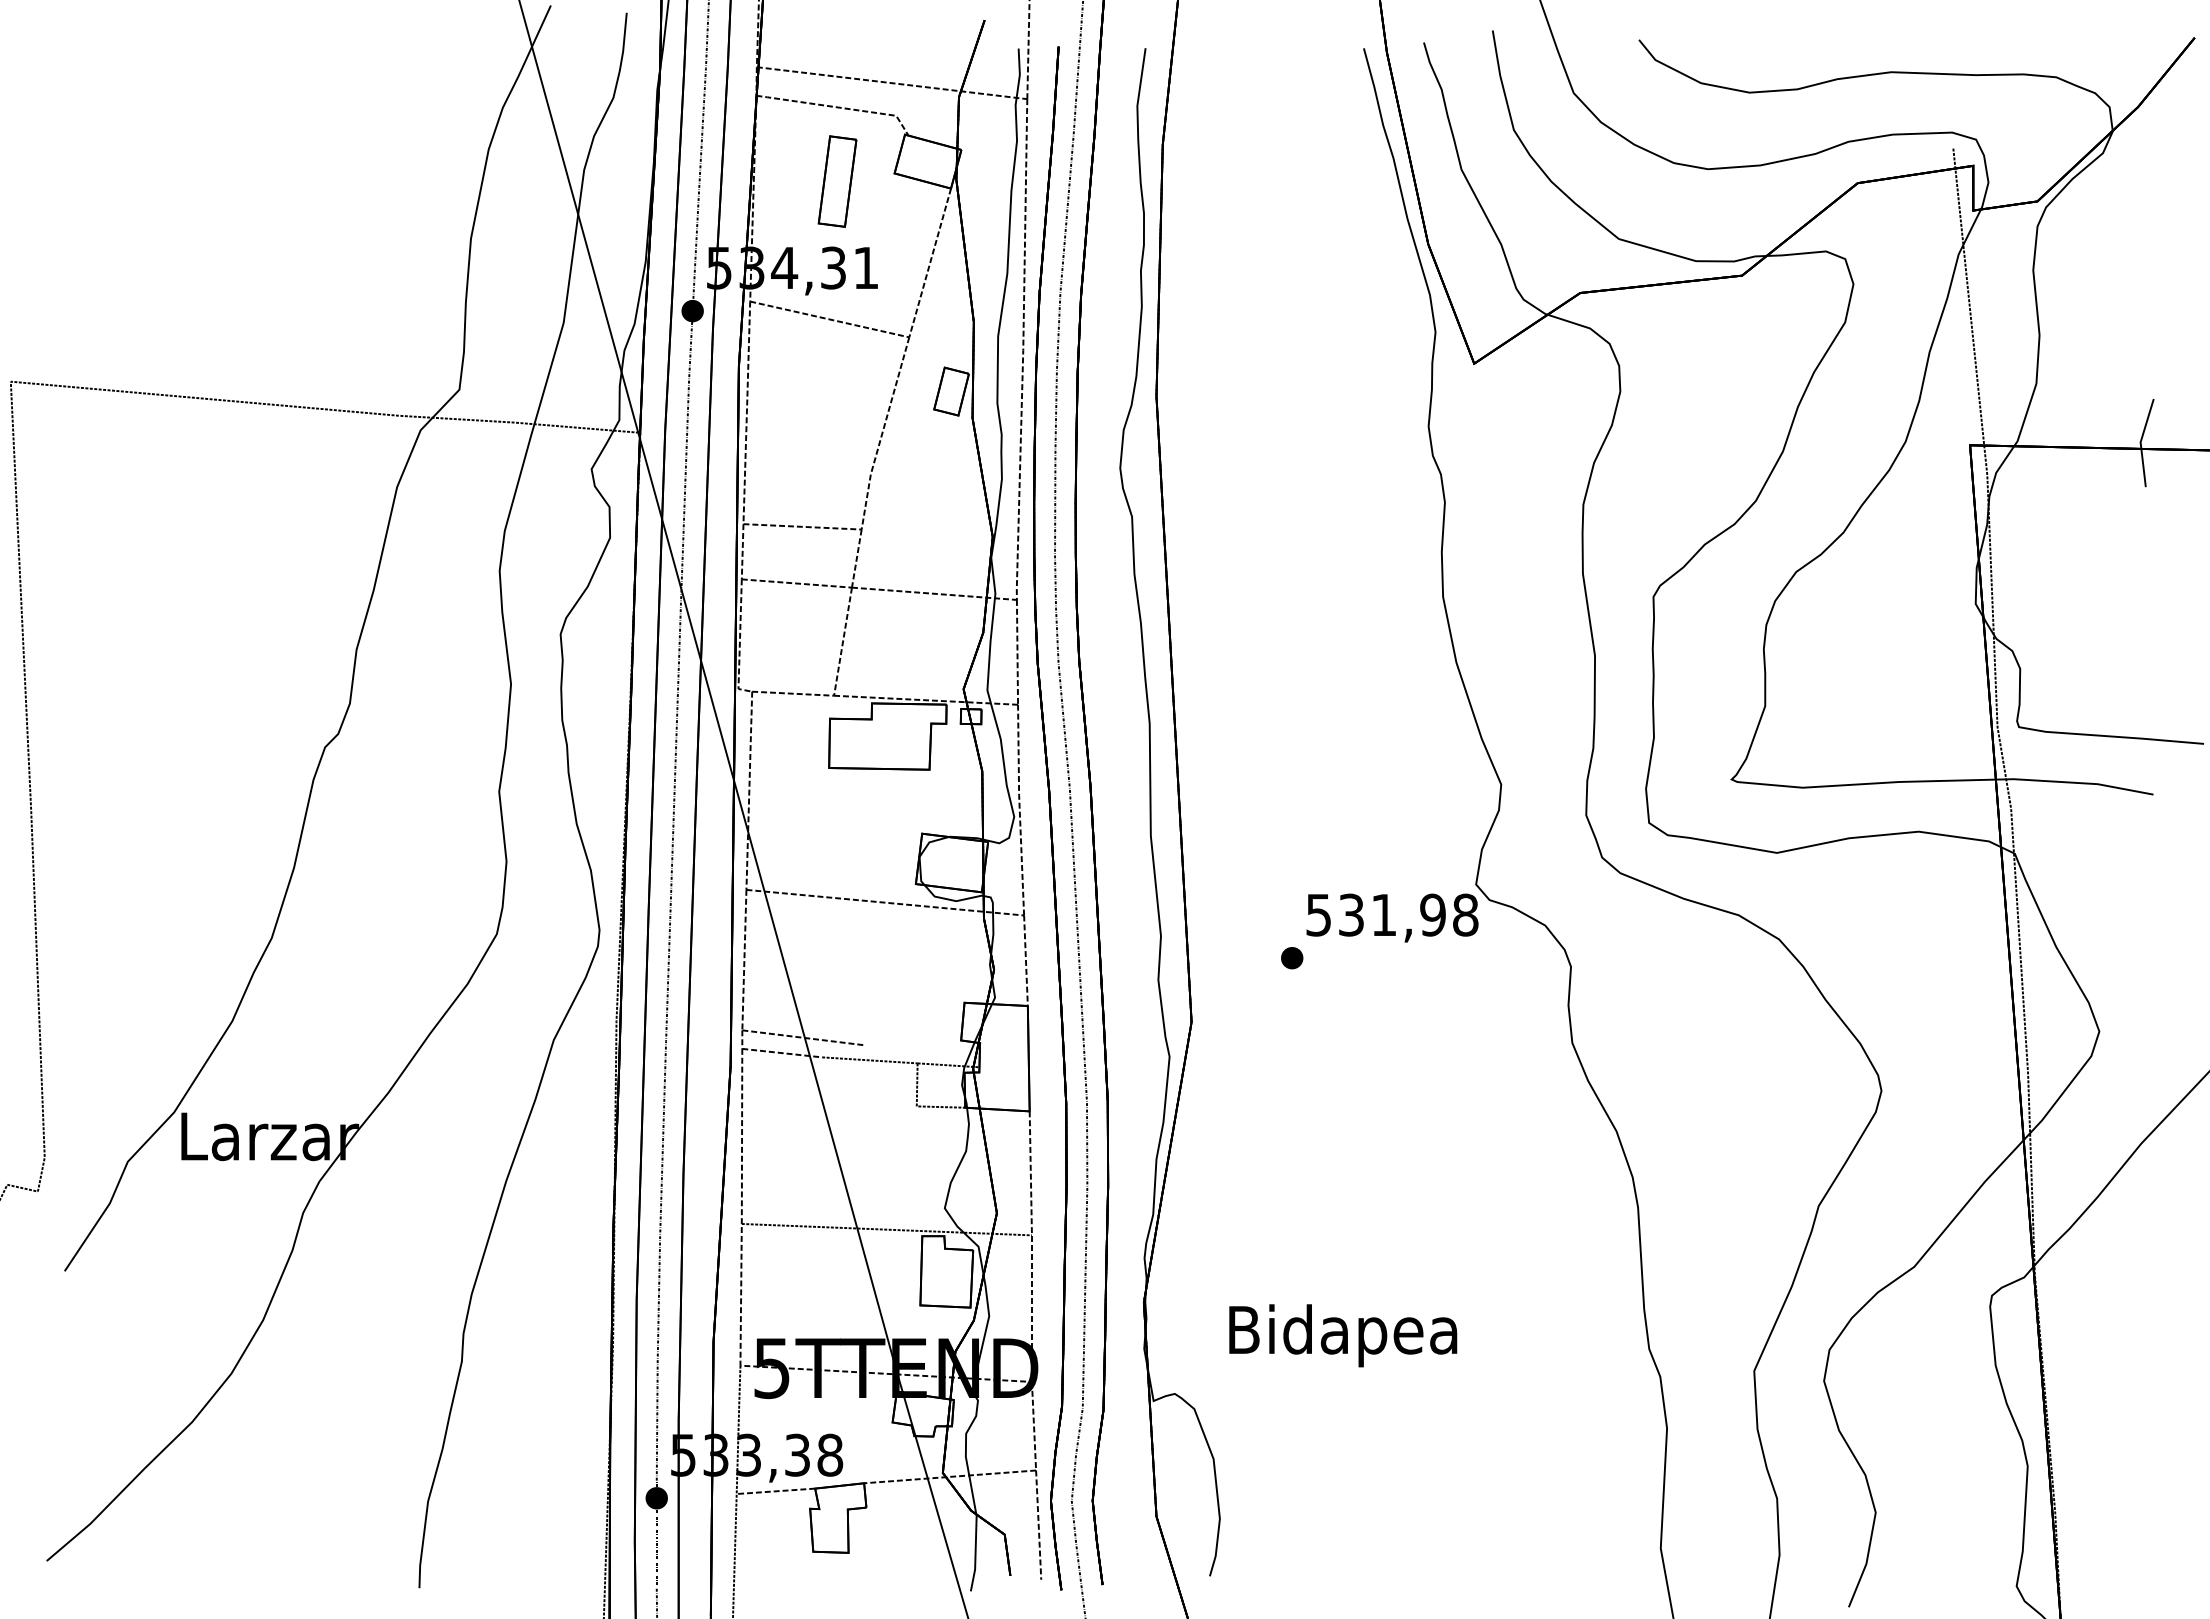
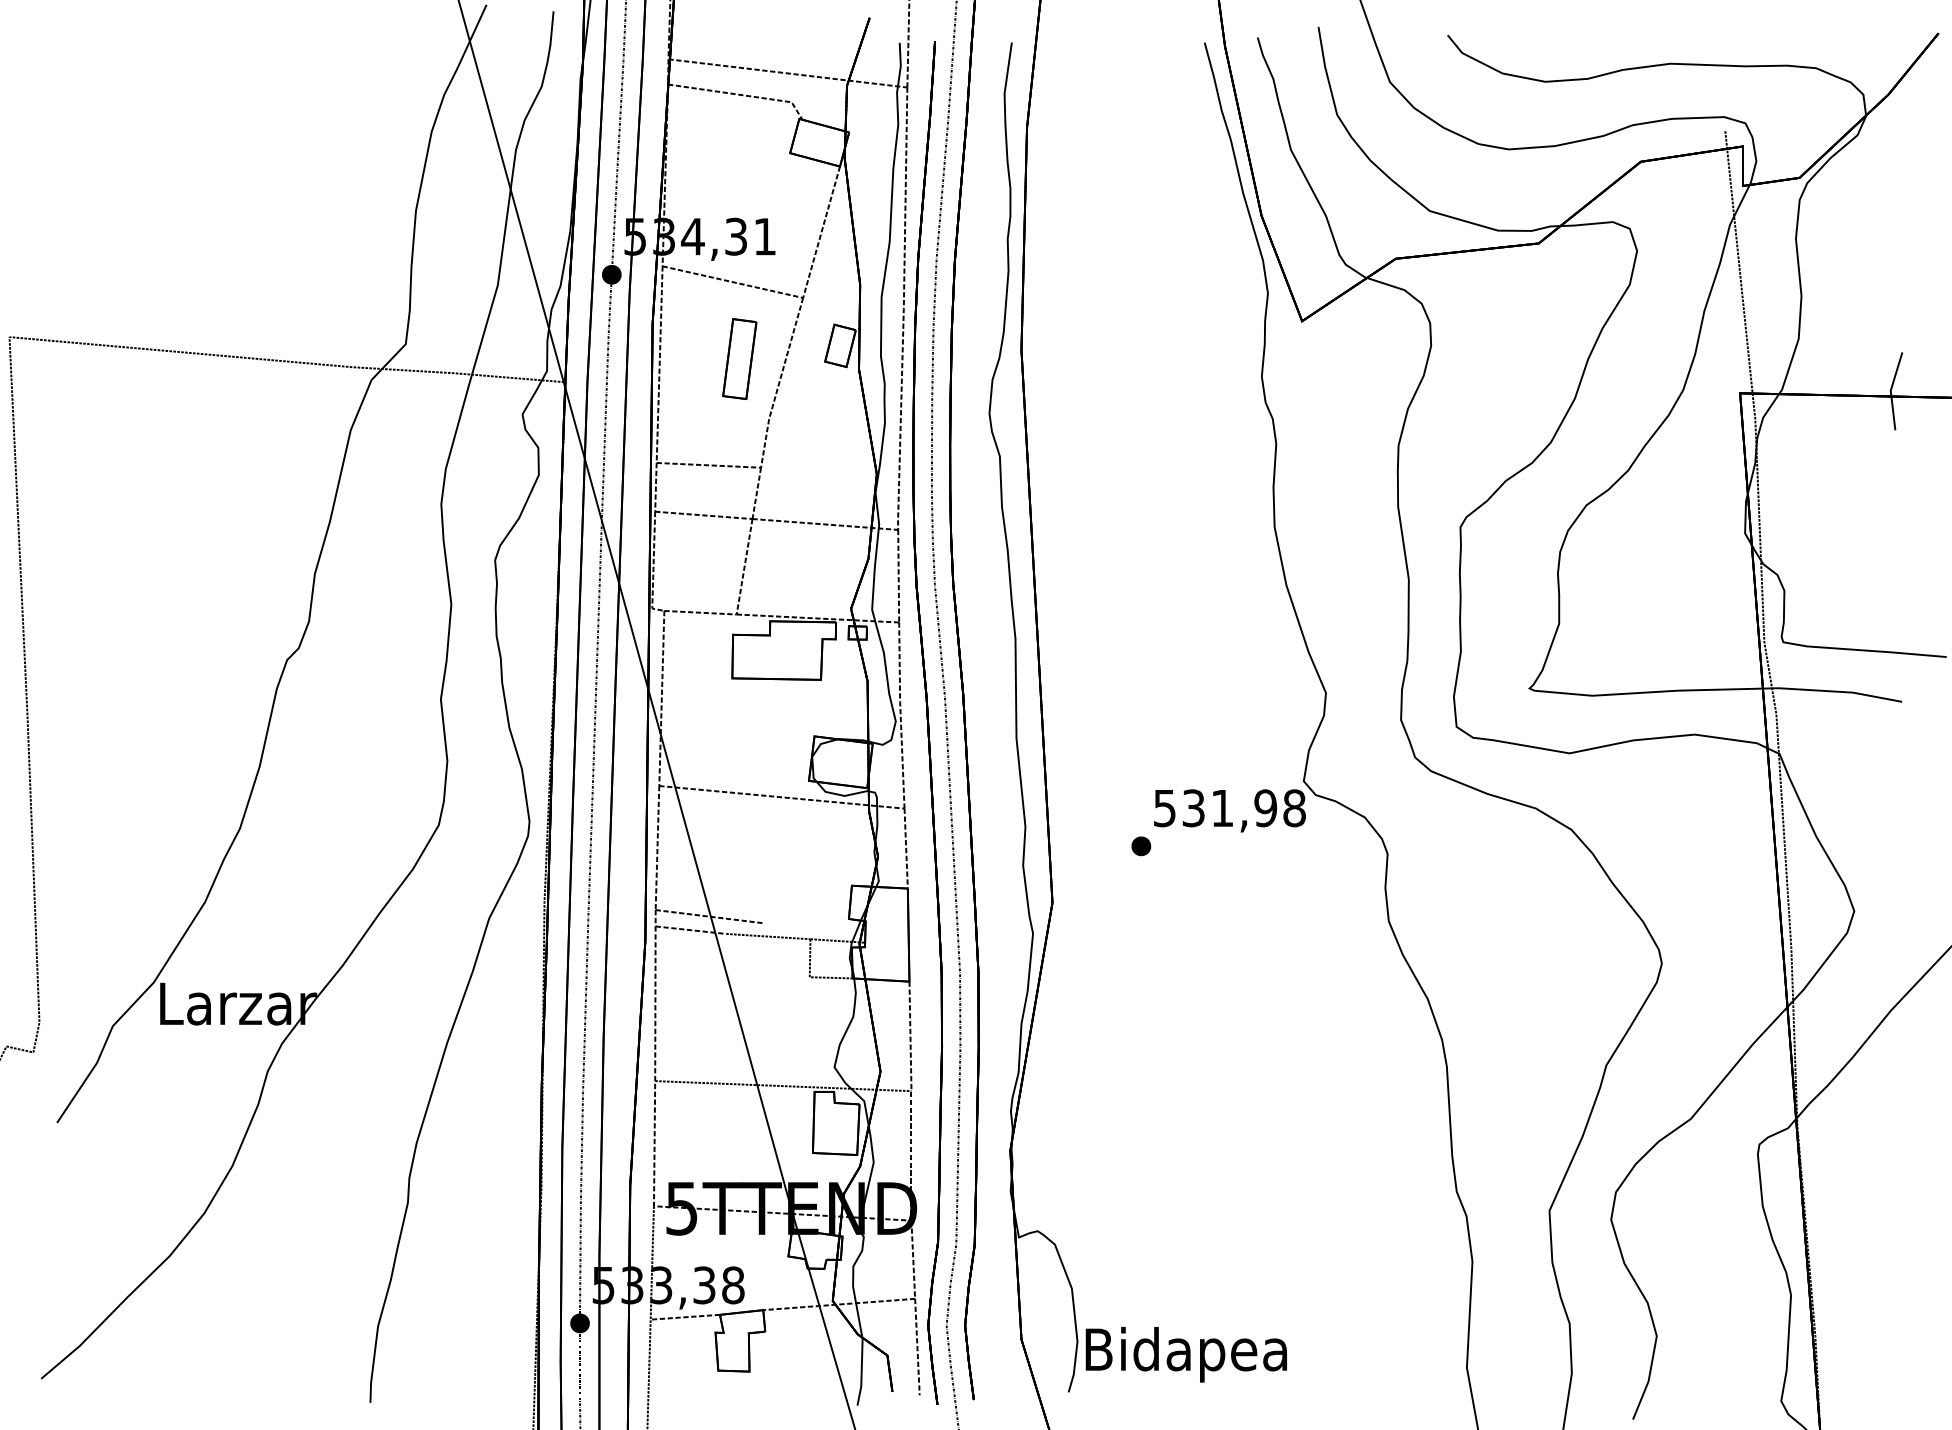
part: (837, 181) -> (739, 359), moved
text: (1343, 1335) -> (1186, 1354), moved

